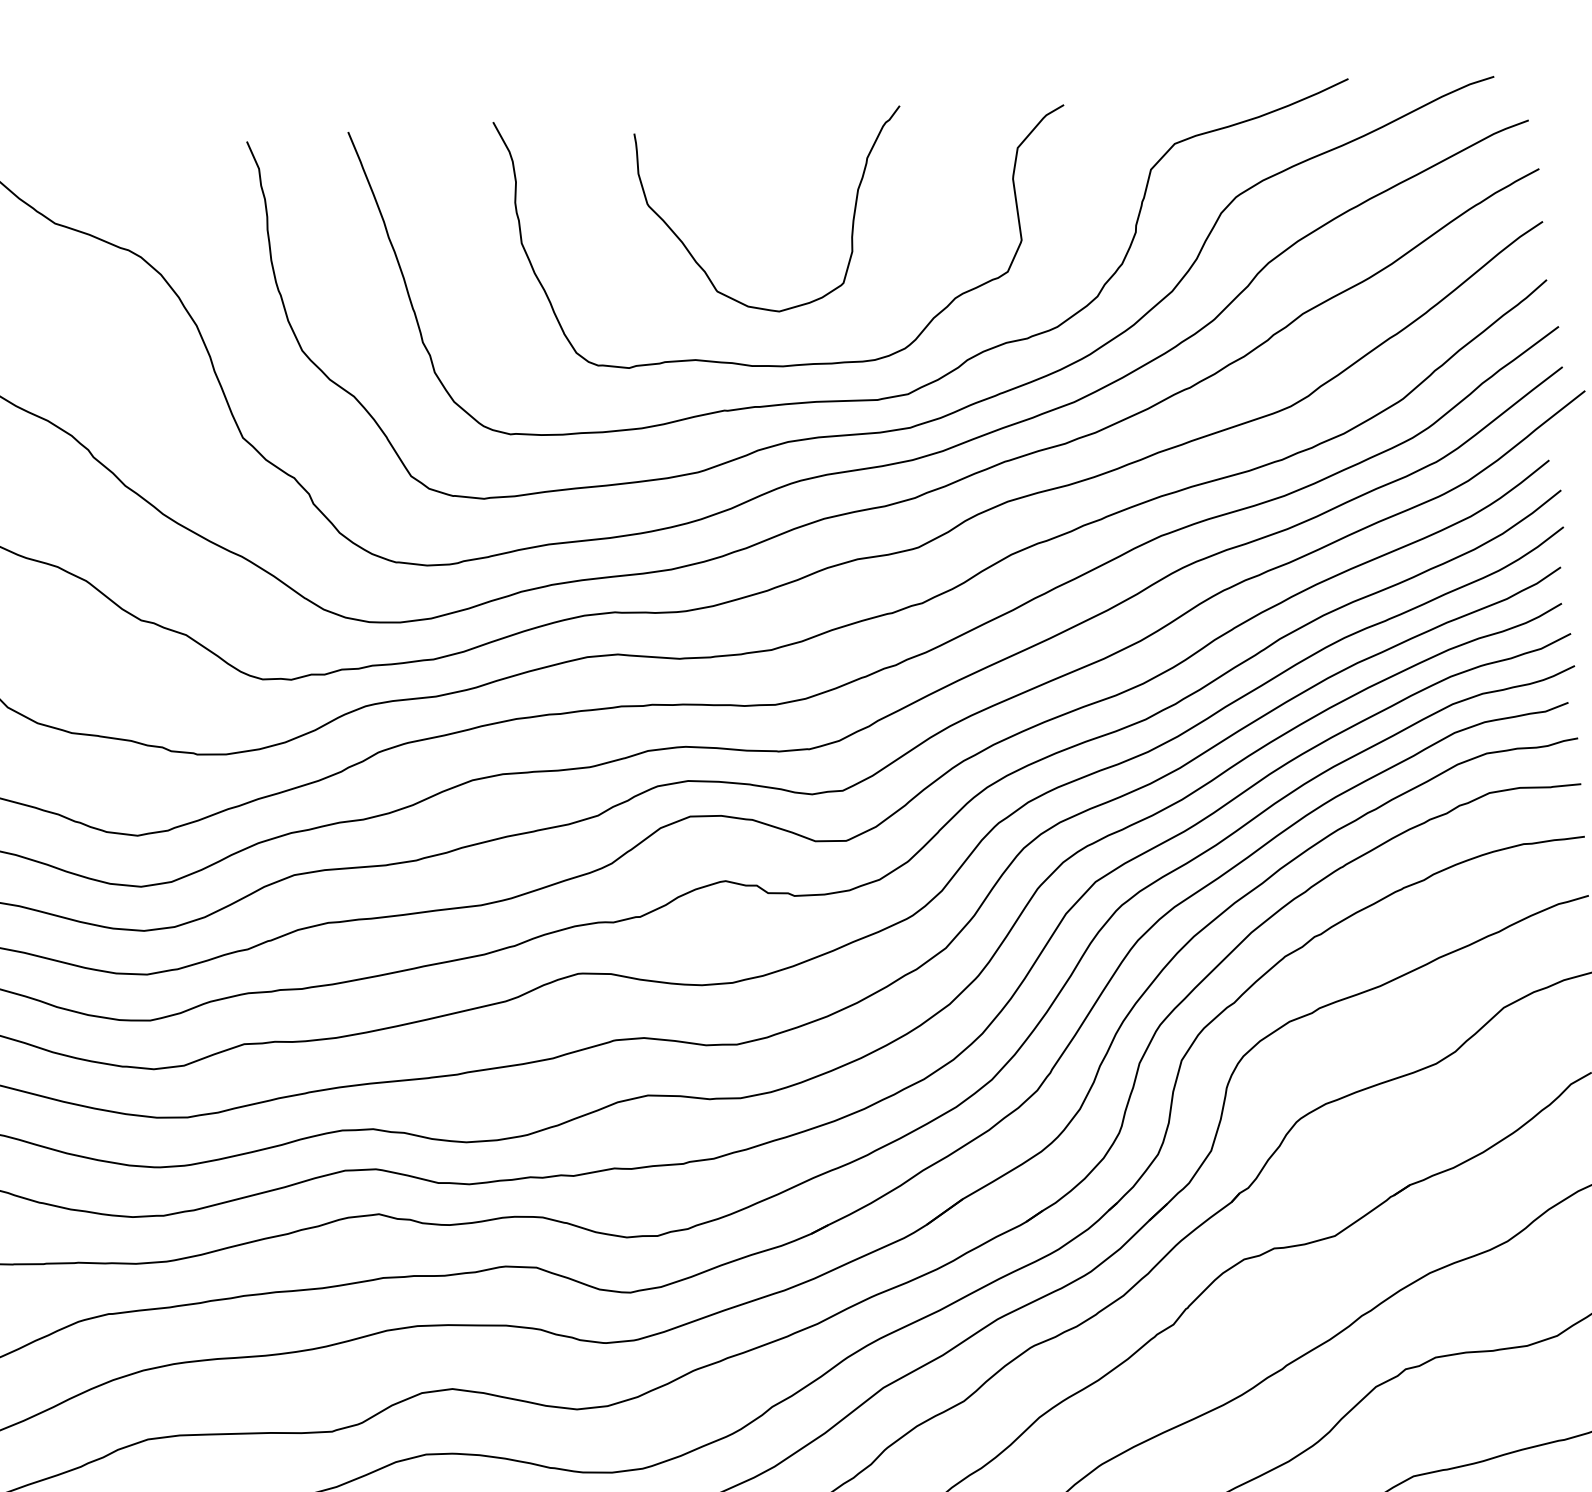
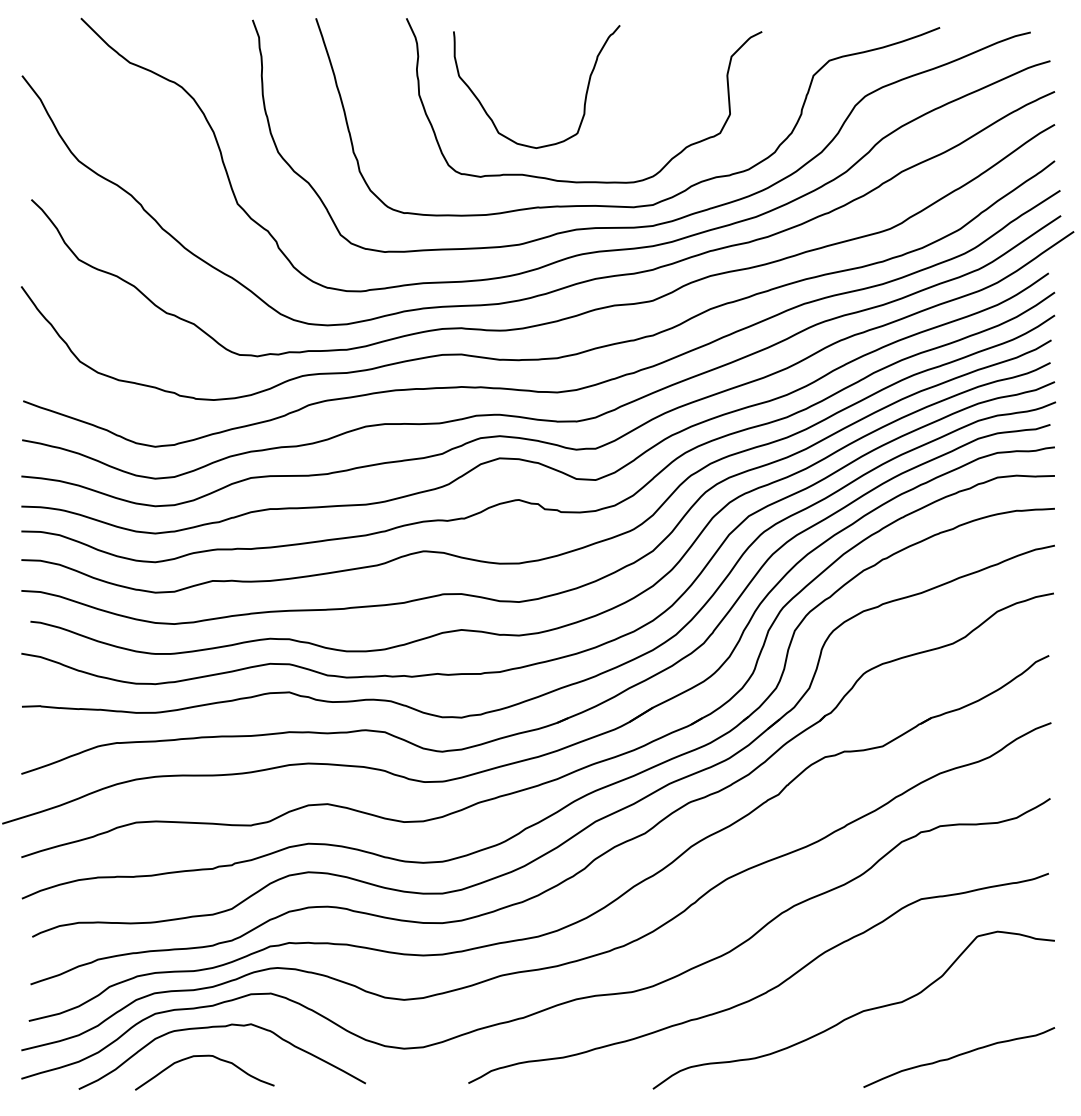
curve: (851, 218) -> (585, 93), moved

